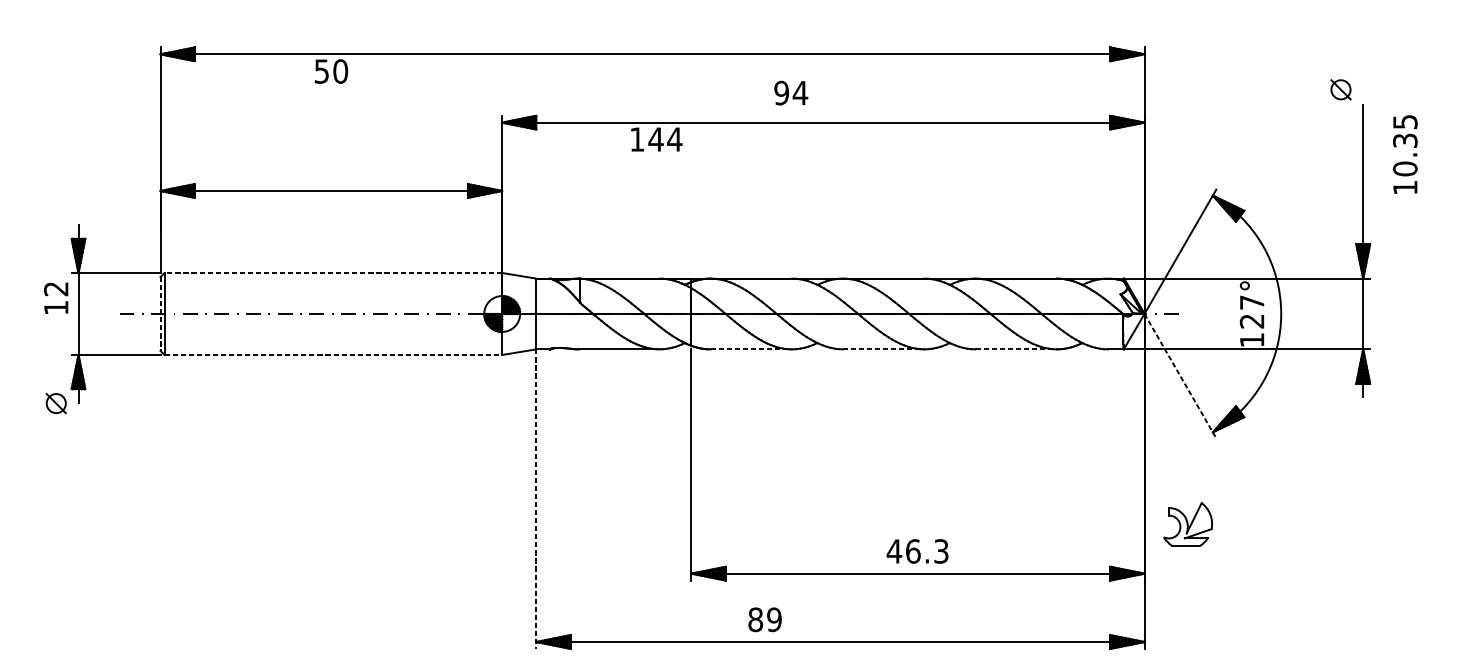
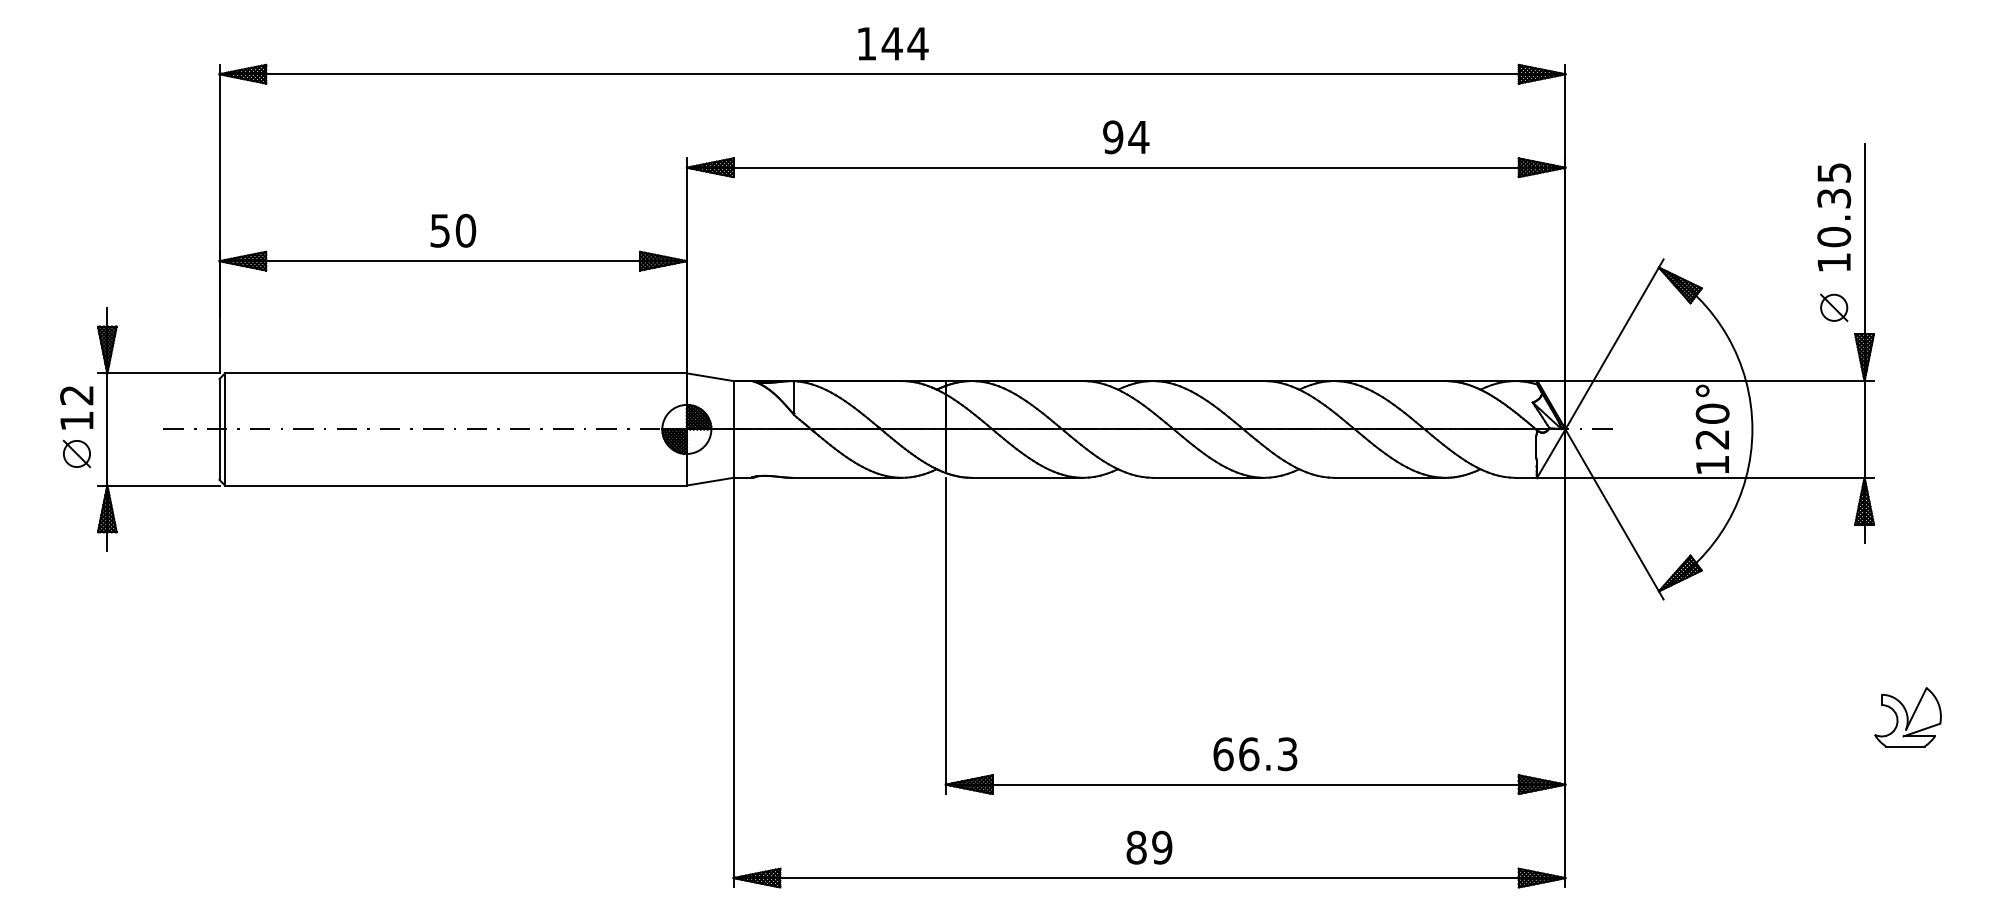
text: (331, 71) -> (453, 230), moved
part: (1341, 89) -> (1834, 307), moved
text: (791, 93) -> (1126, 137), moved
text: (656, 139) -> (893, 43), moved
text: (1405, 154) -> (1834, 217), moved
line: (333, 273) -> (455, 373), dashed -> solid
text: (1252, 302) -> (1712, 413), 127° -> 120°
line: (160, 314) -> (219, 429), dashed -> solid
line: (751, 349) -> (1027, 477), dashed -> solid
line: (883, 349) -> (1208, 477), dashed -> solid
line: (1015, 349) -> (1389, 477), dashed -> solid
line: (333, 354) -> (455, 485), dashed -> solid
line: (1180, 376) -> (1614, 514), dashed -> solid
part: (55, 403) -> (76, 453), moved
line: (536, 498) -> (733, 682), dashed -> solid
part: (1187, 524) -> (1907, 717), moved
text: (894, 551) -> (1223, 754), 46.3 -> 66.3
text: (765, 619) -> (1149, 847), moved

